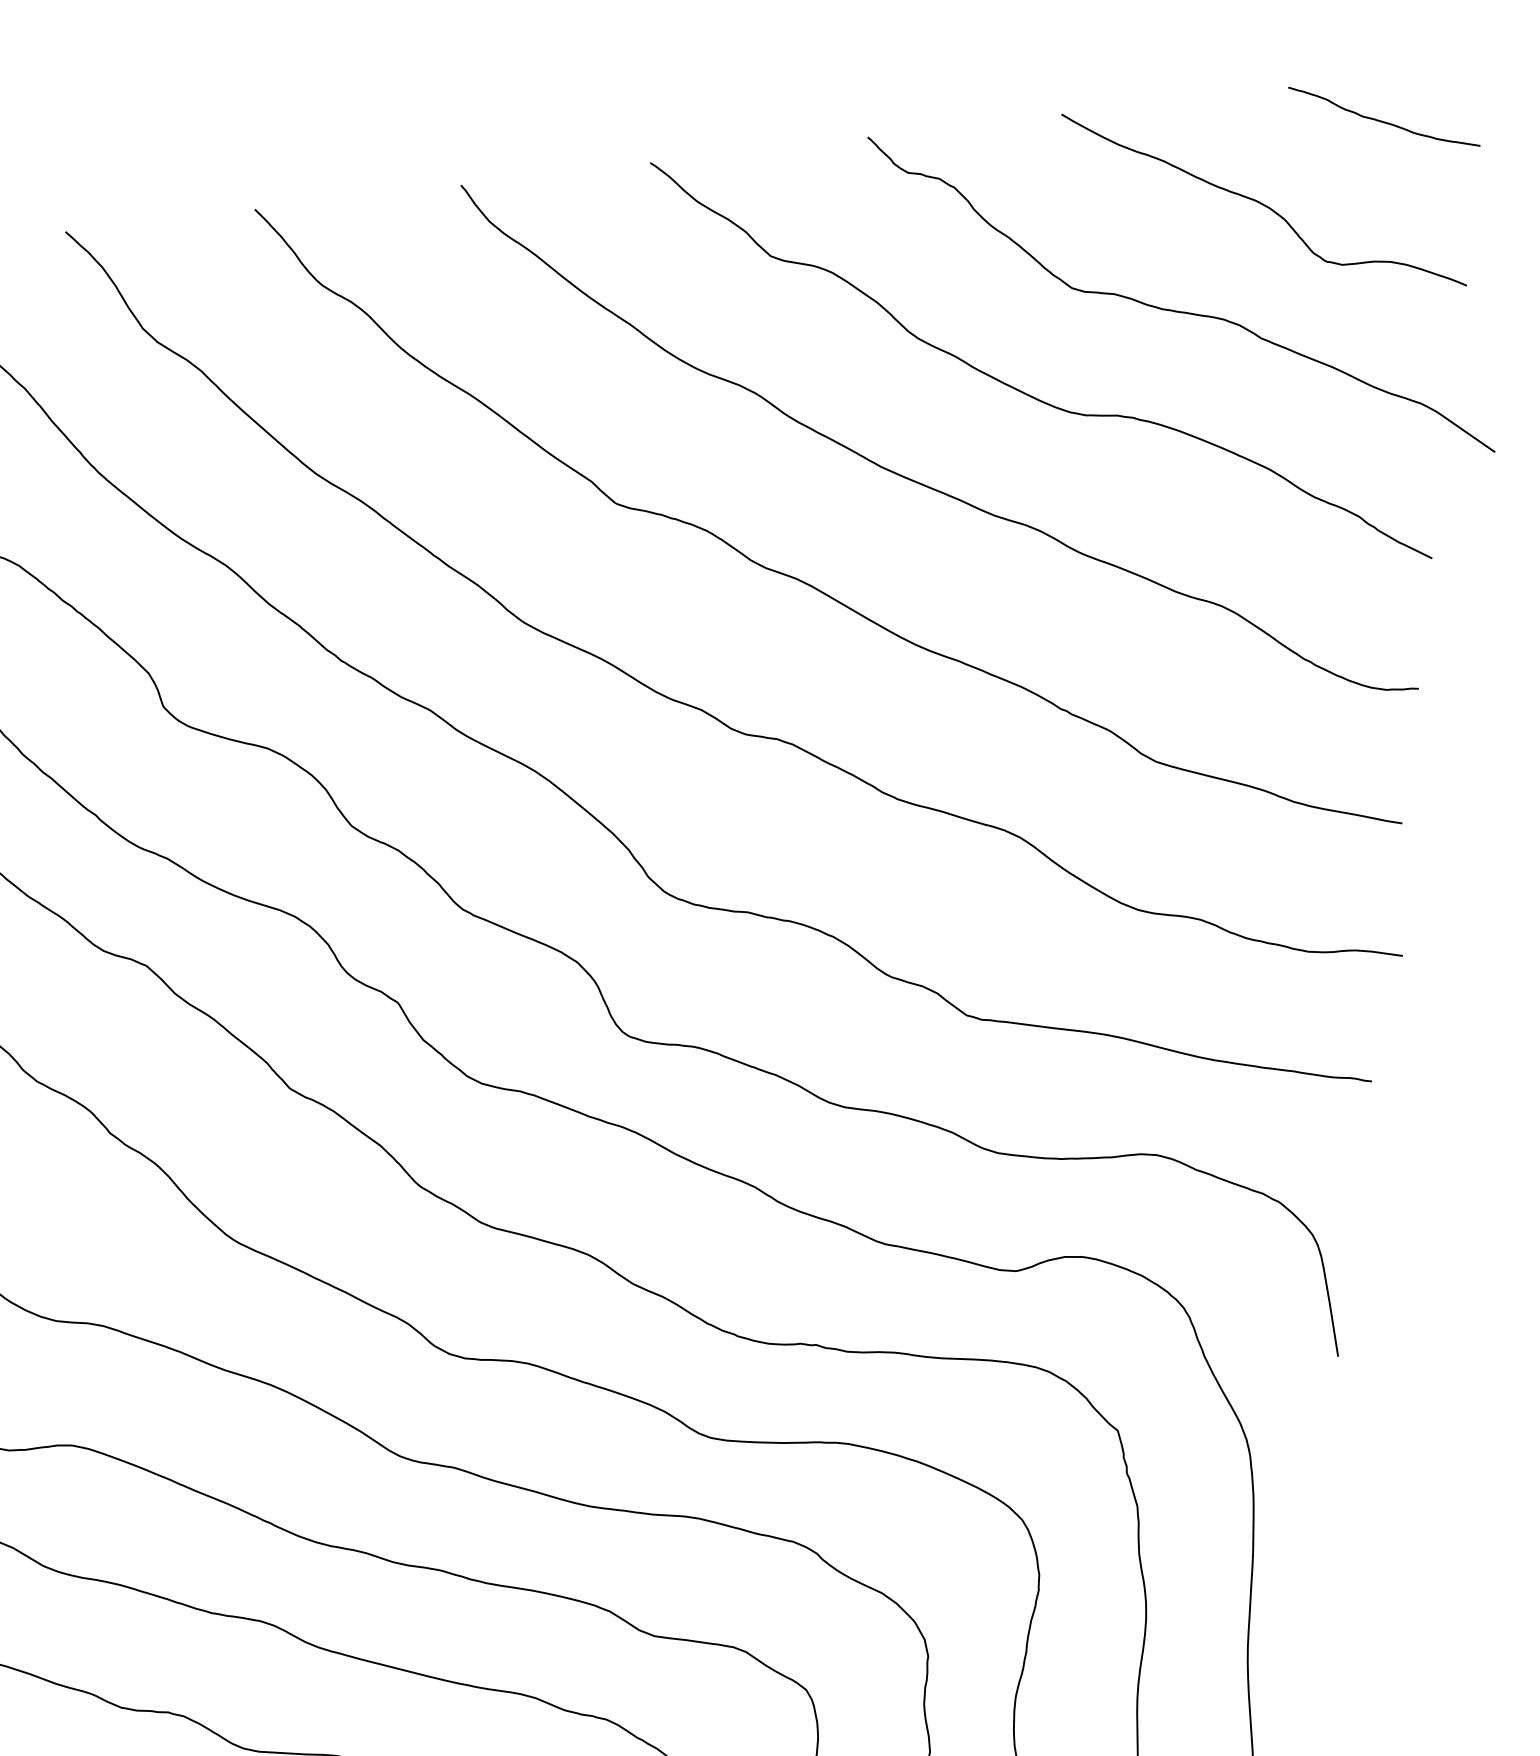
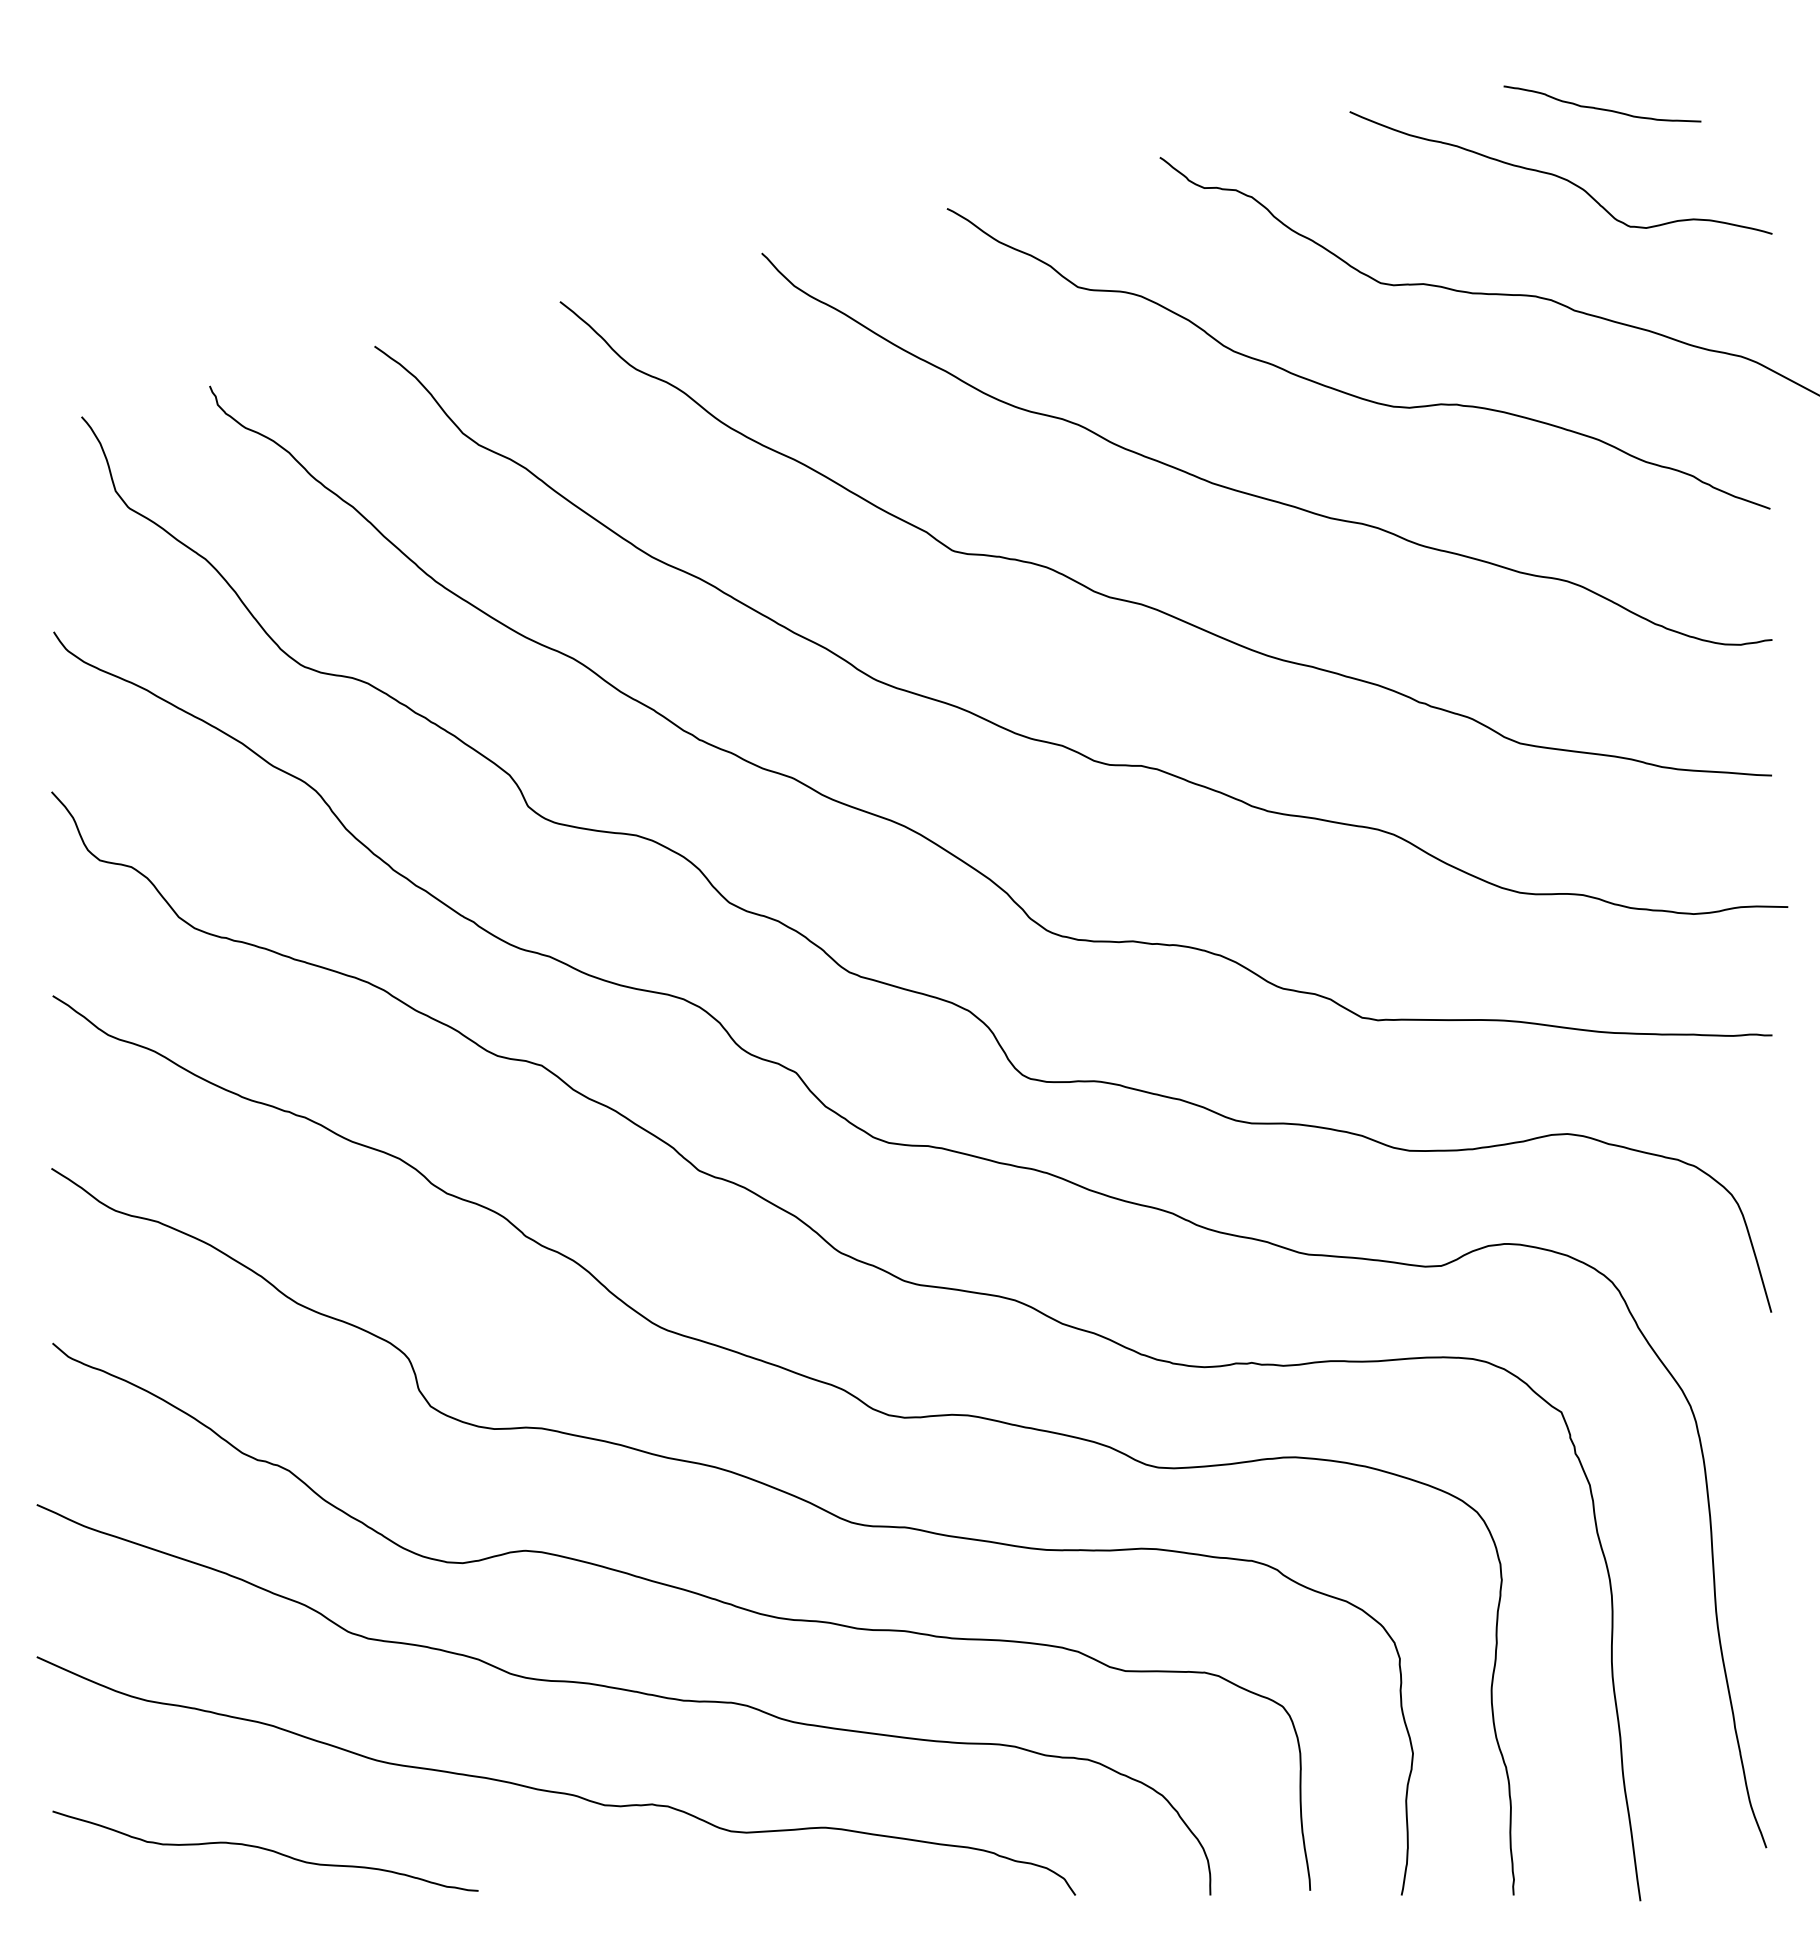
curve: (1383, 121) -> (1602, 108), moved

